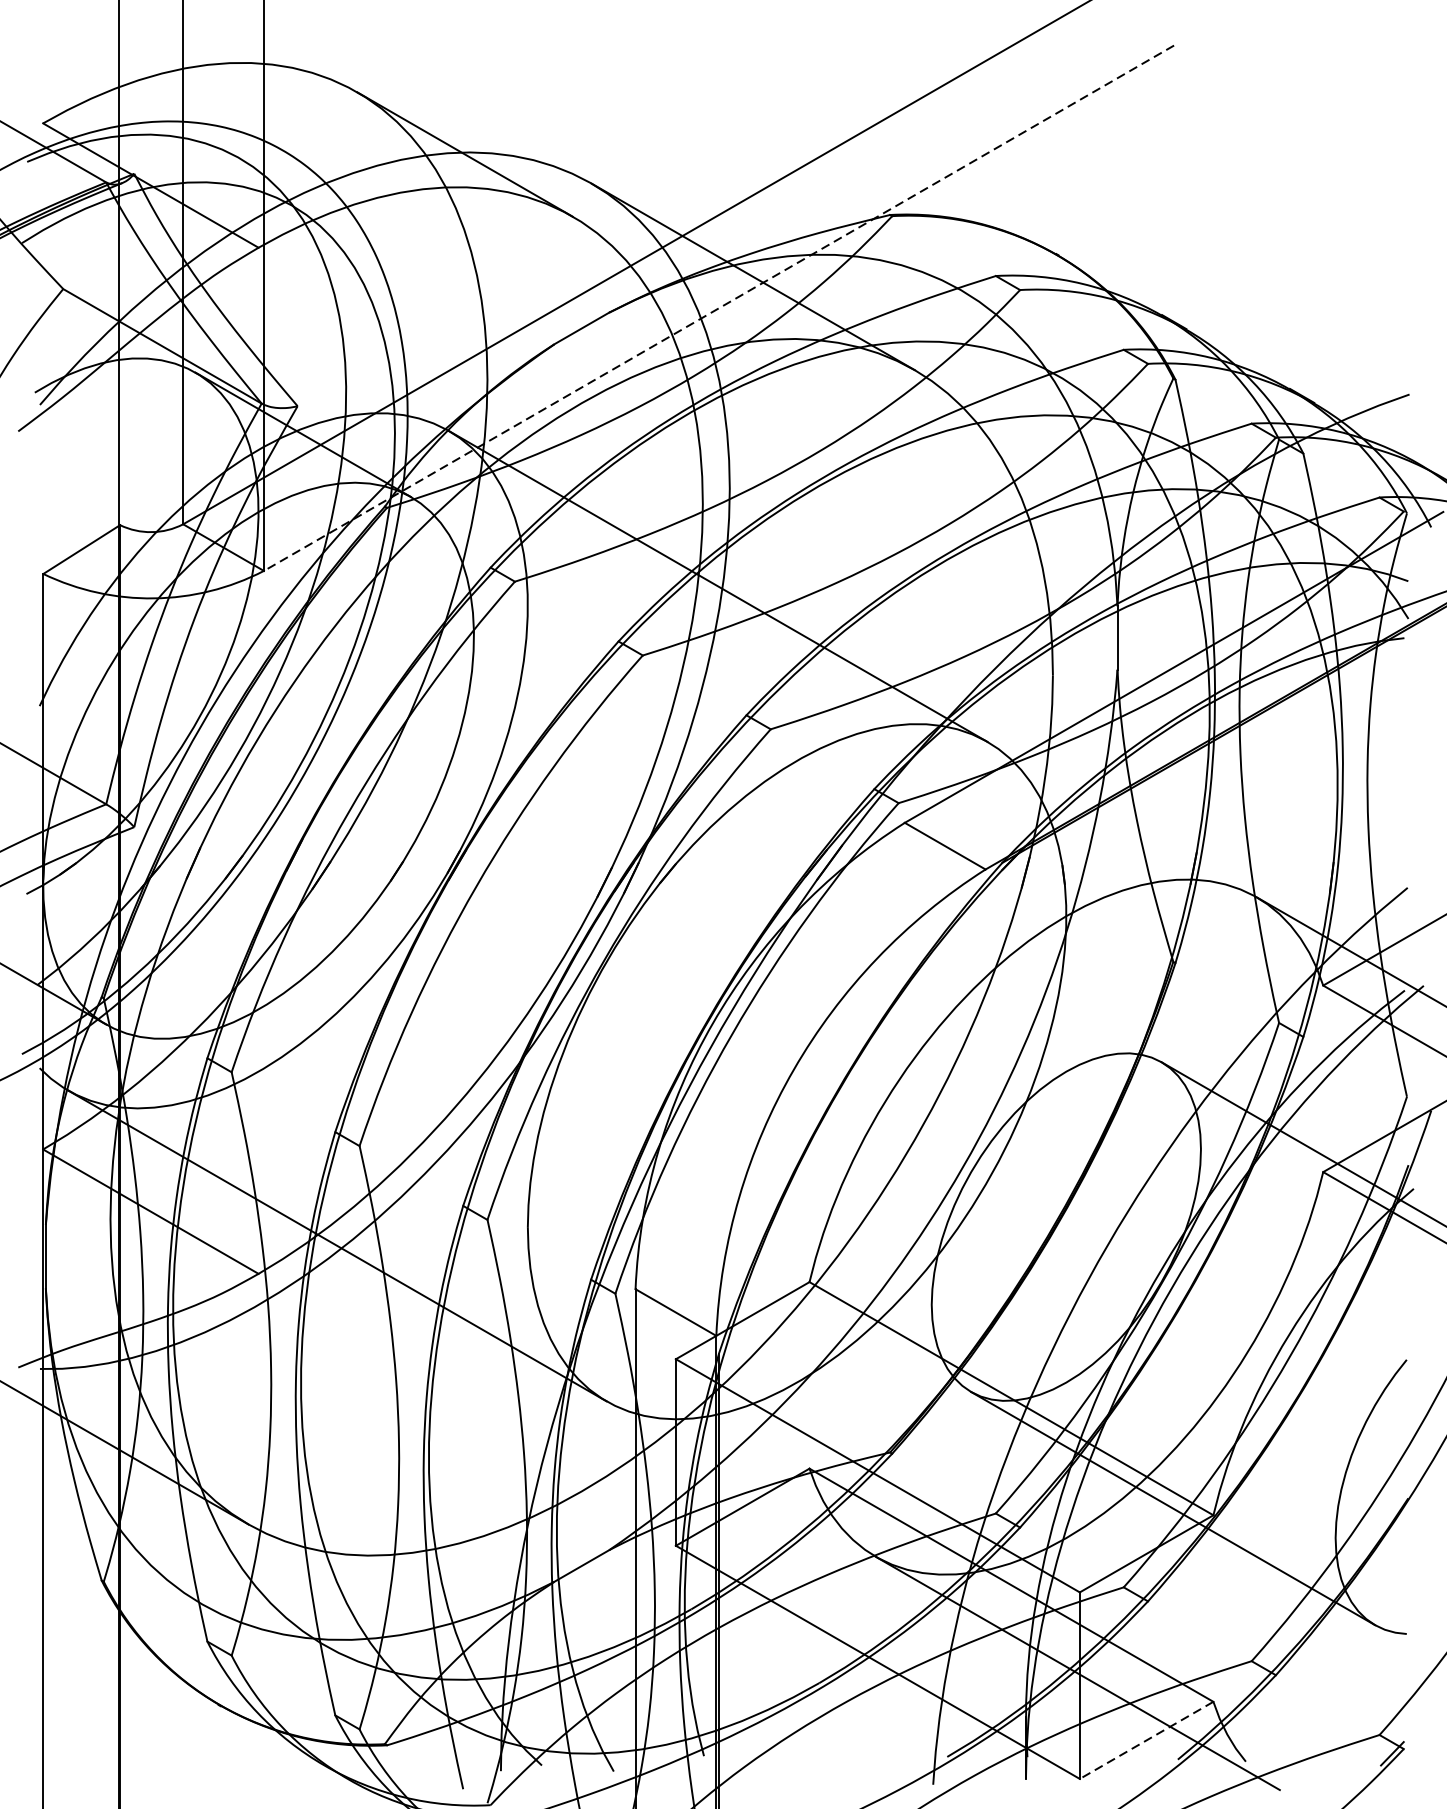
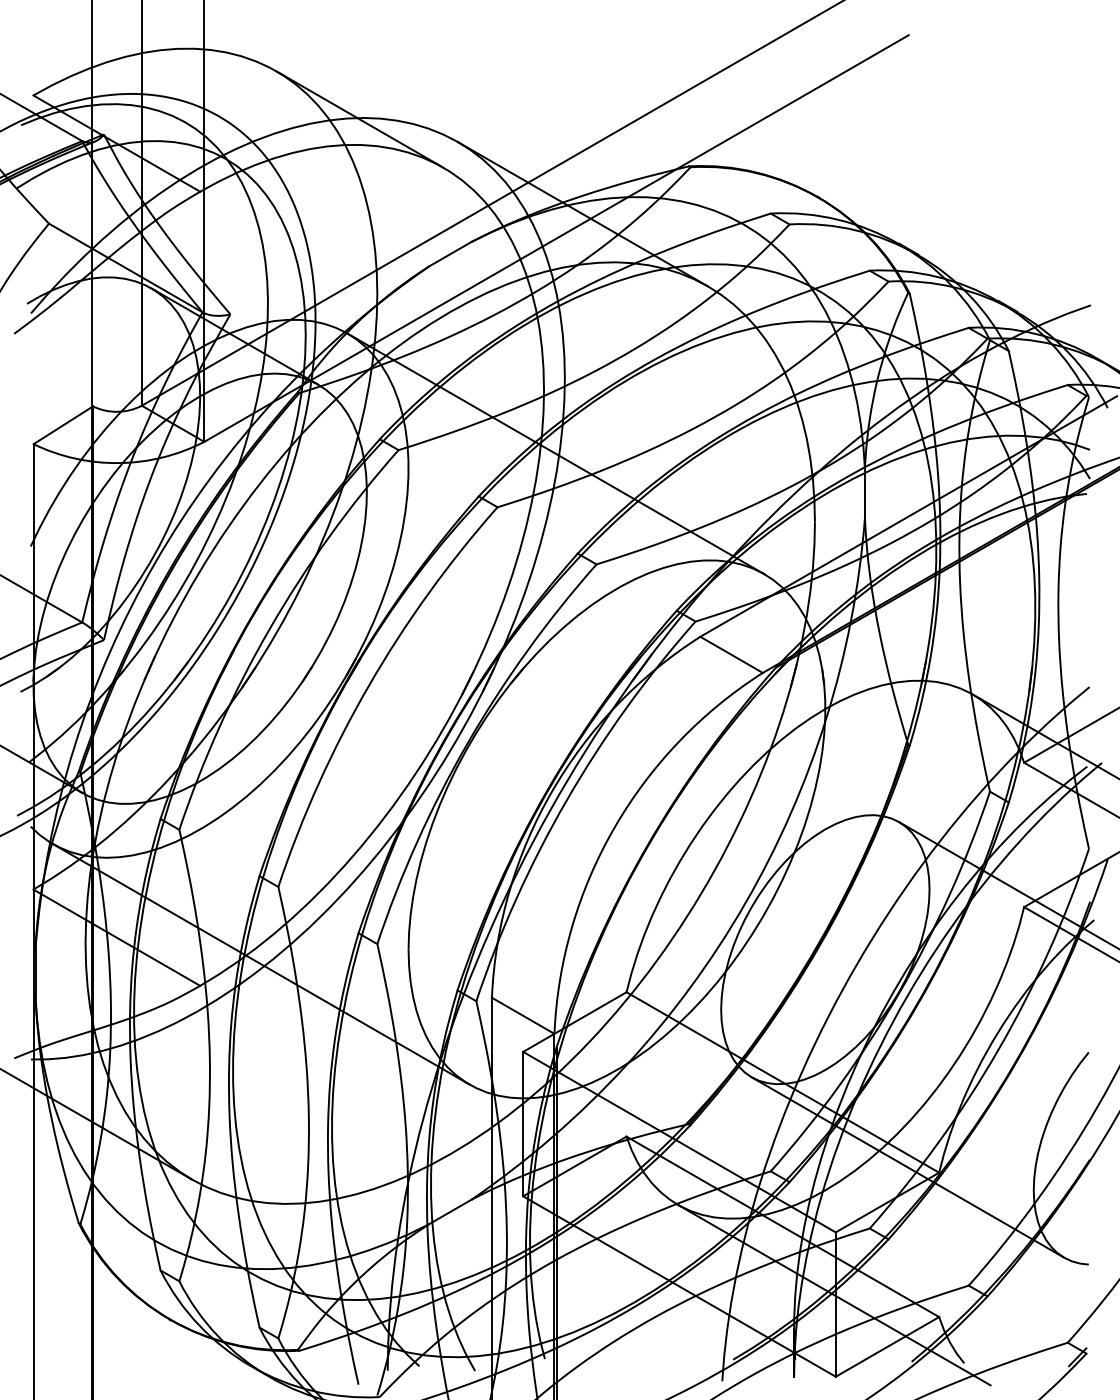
line: (718, 308) -> (556, 238), dashed -> solid
line: (1146, 1739) -> (887, 1346), dashed -> solid

